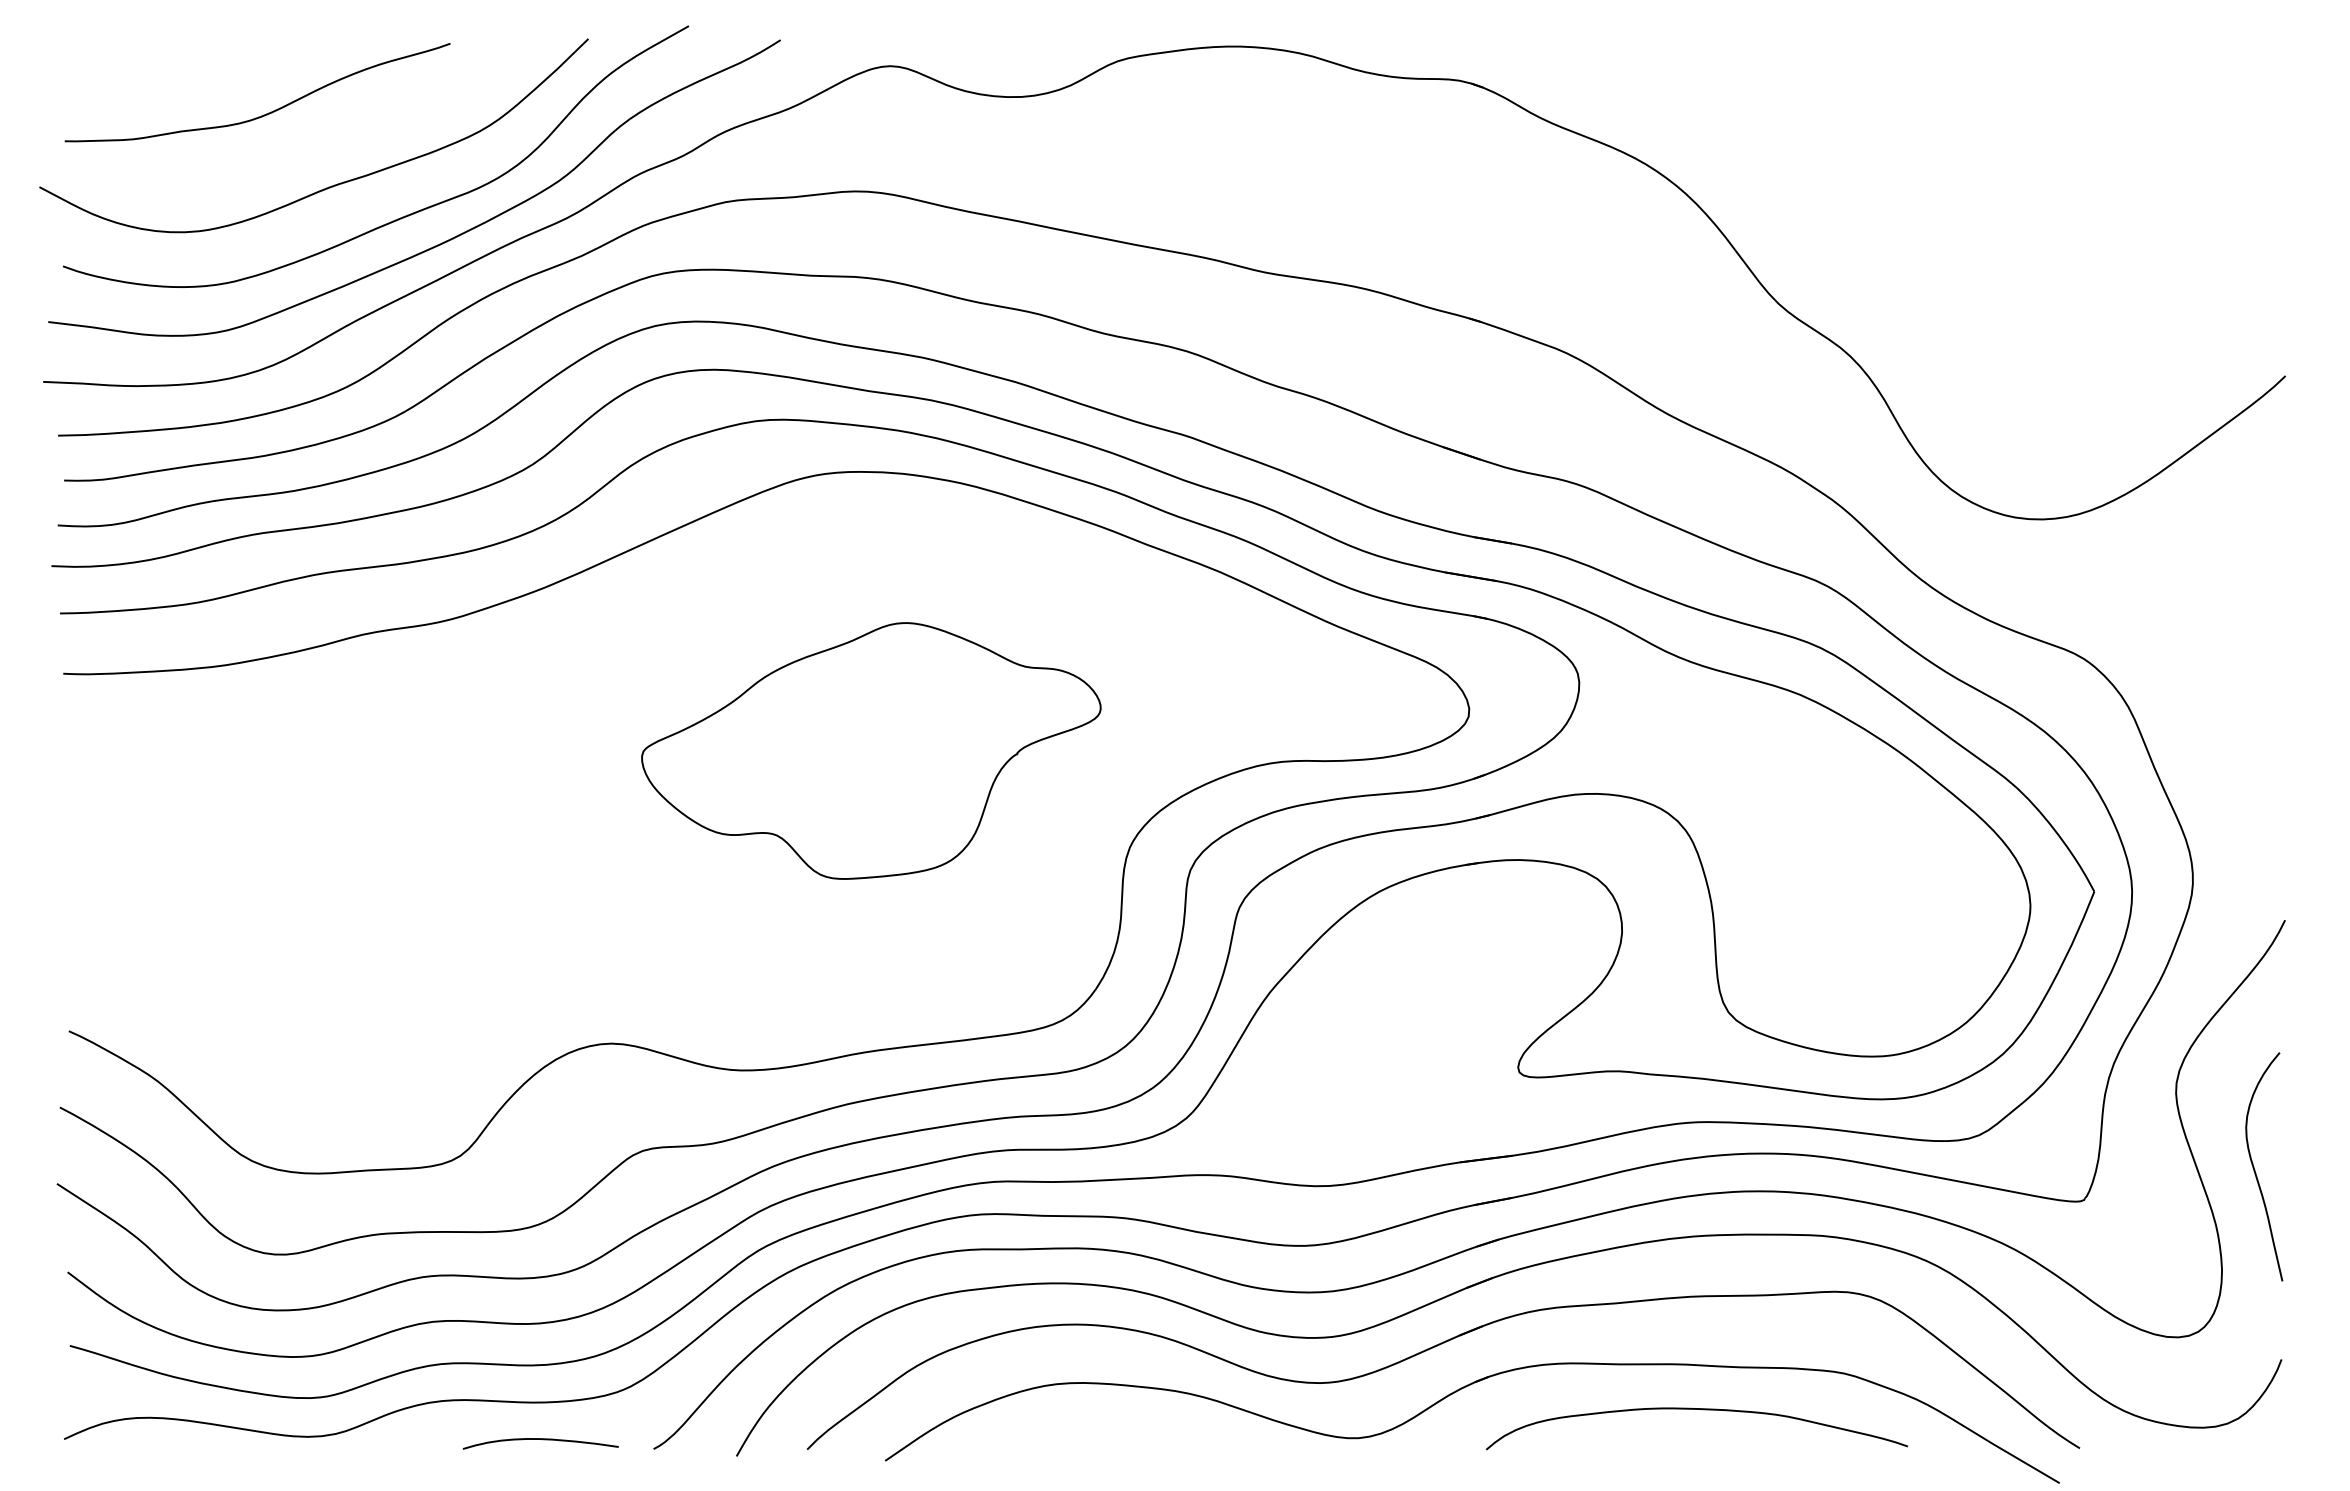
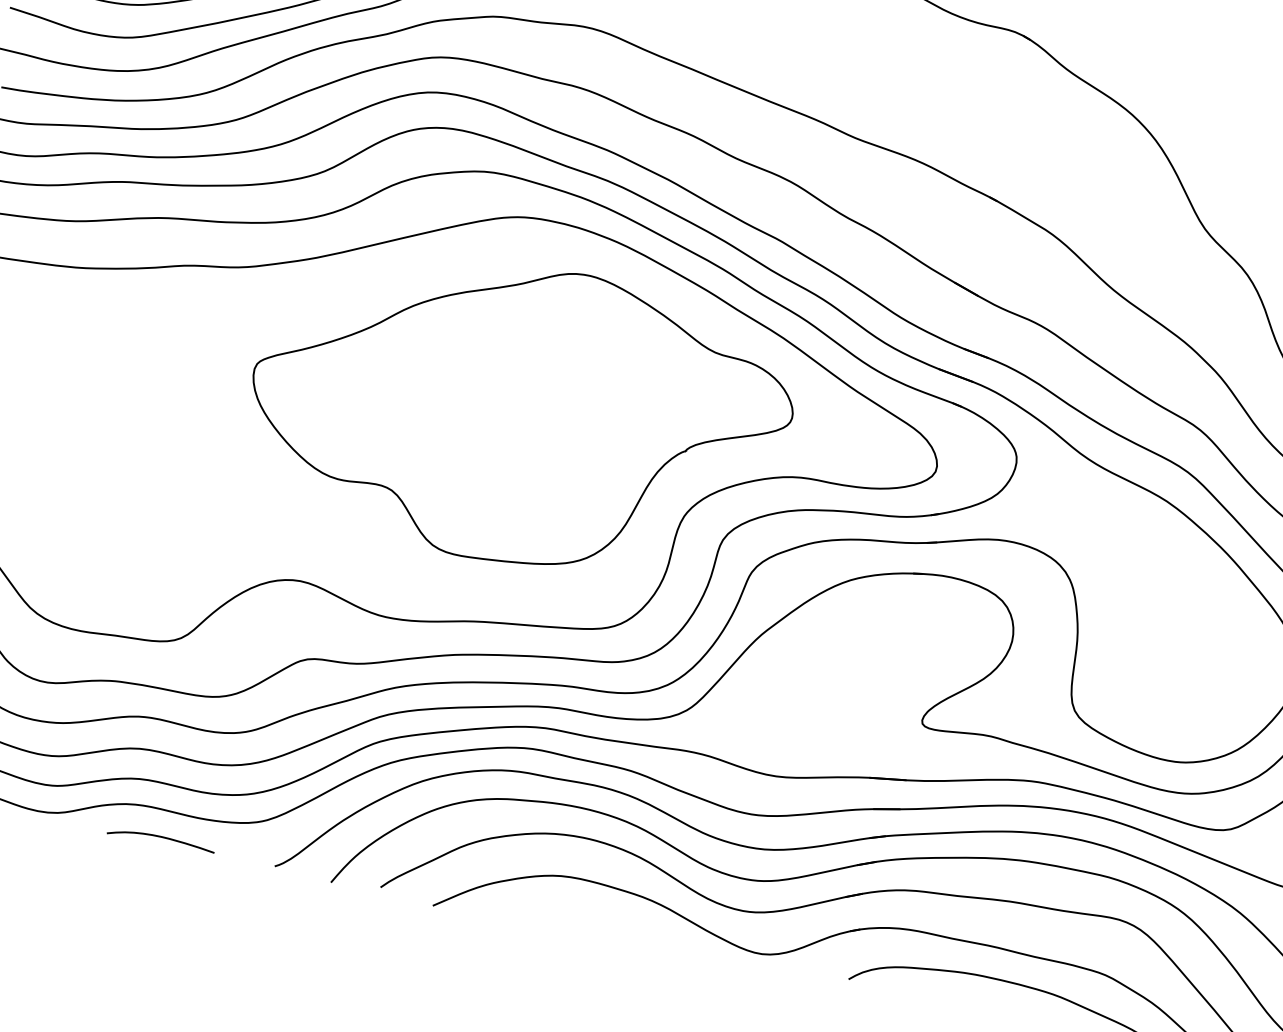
part: (871, 750) -> (519, 414), size x1.67
curve: (540, 1439) -> (161, 837), moved

